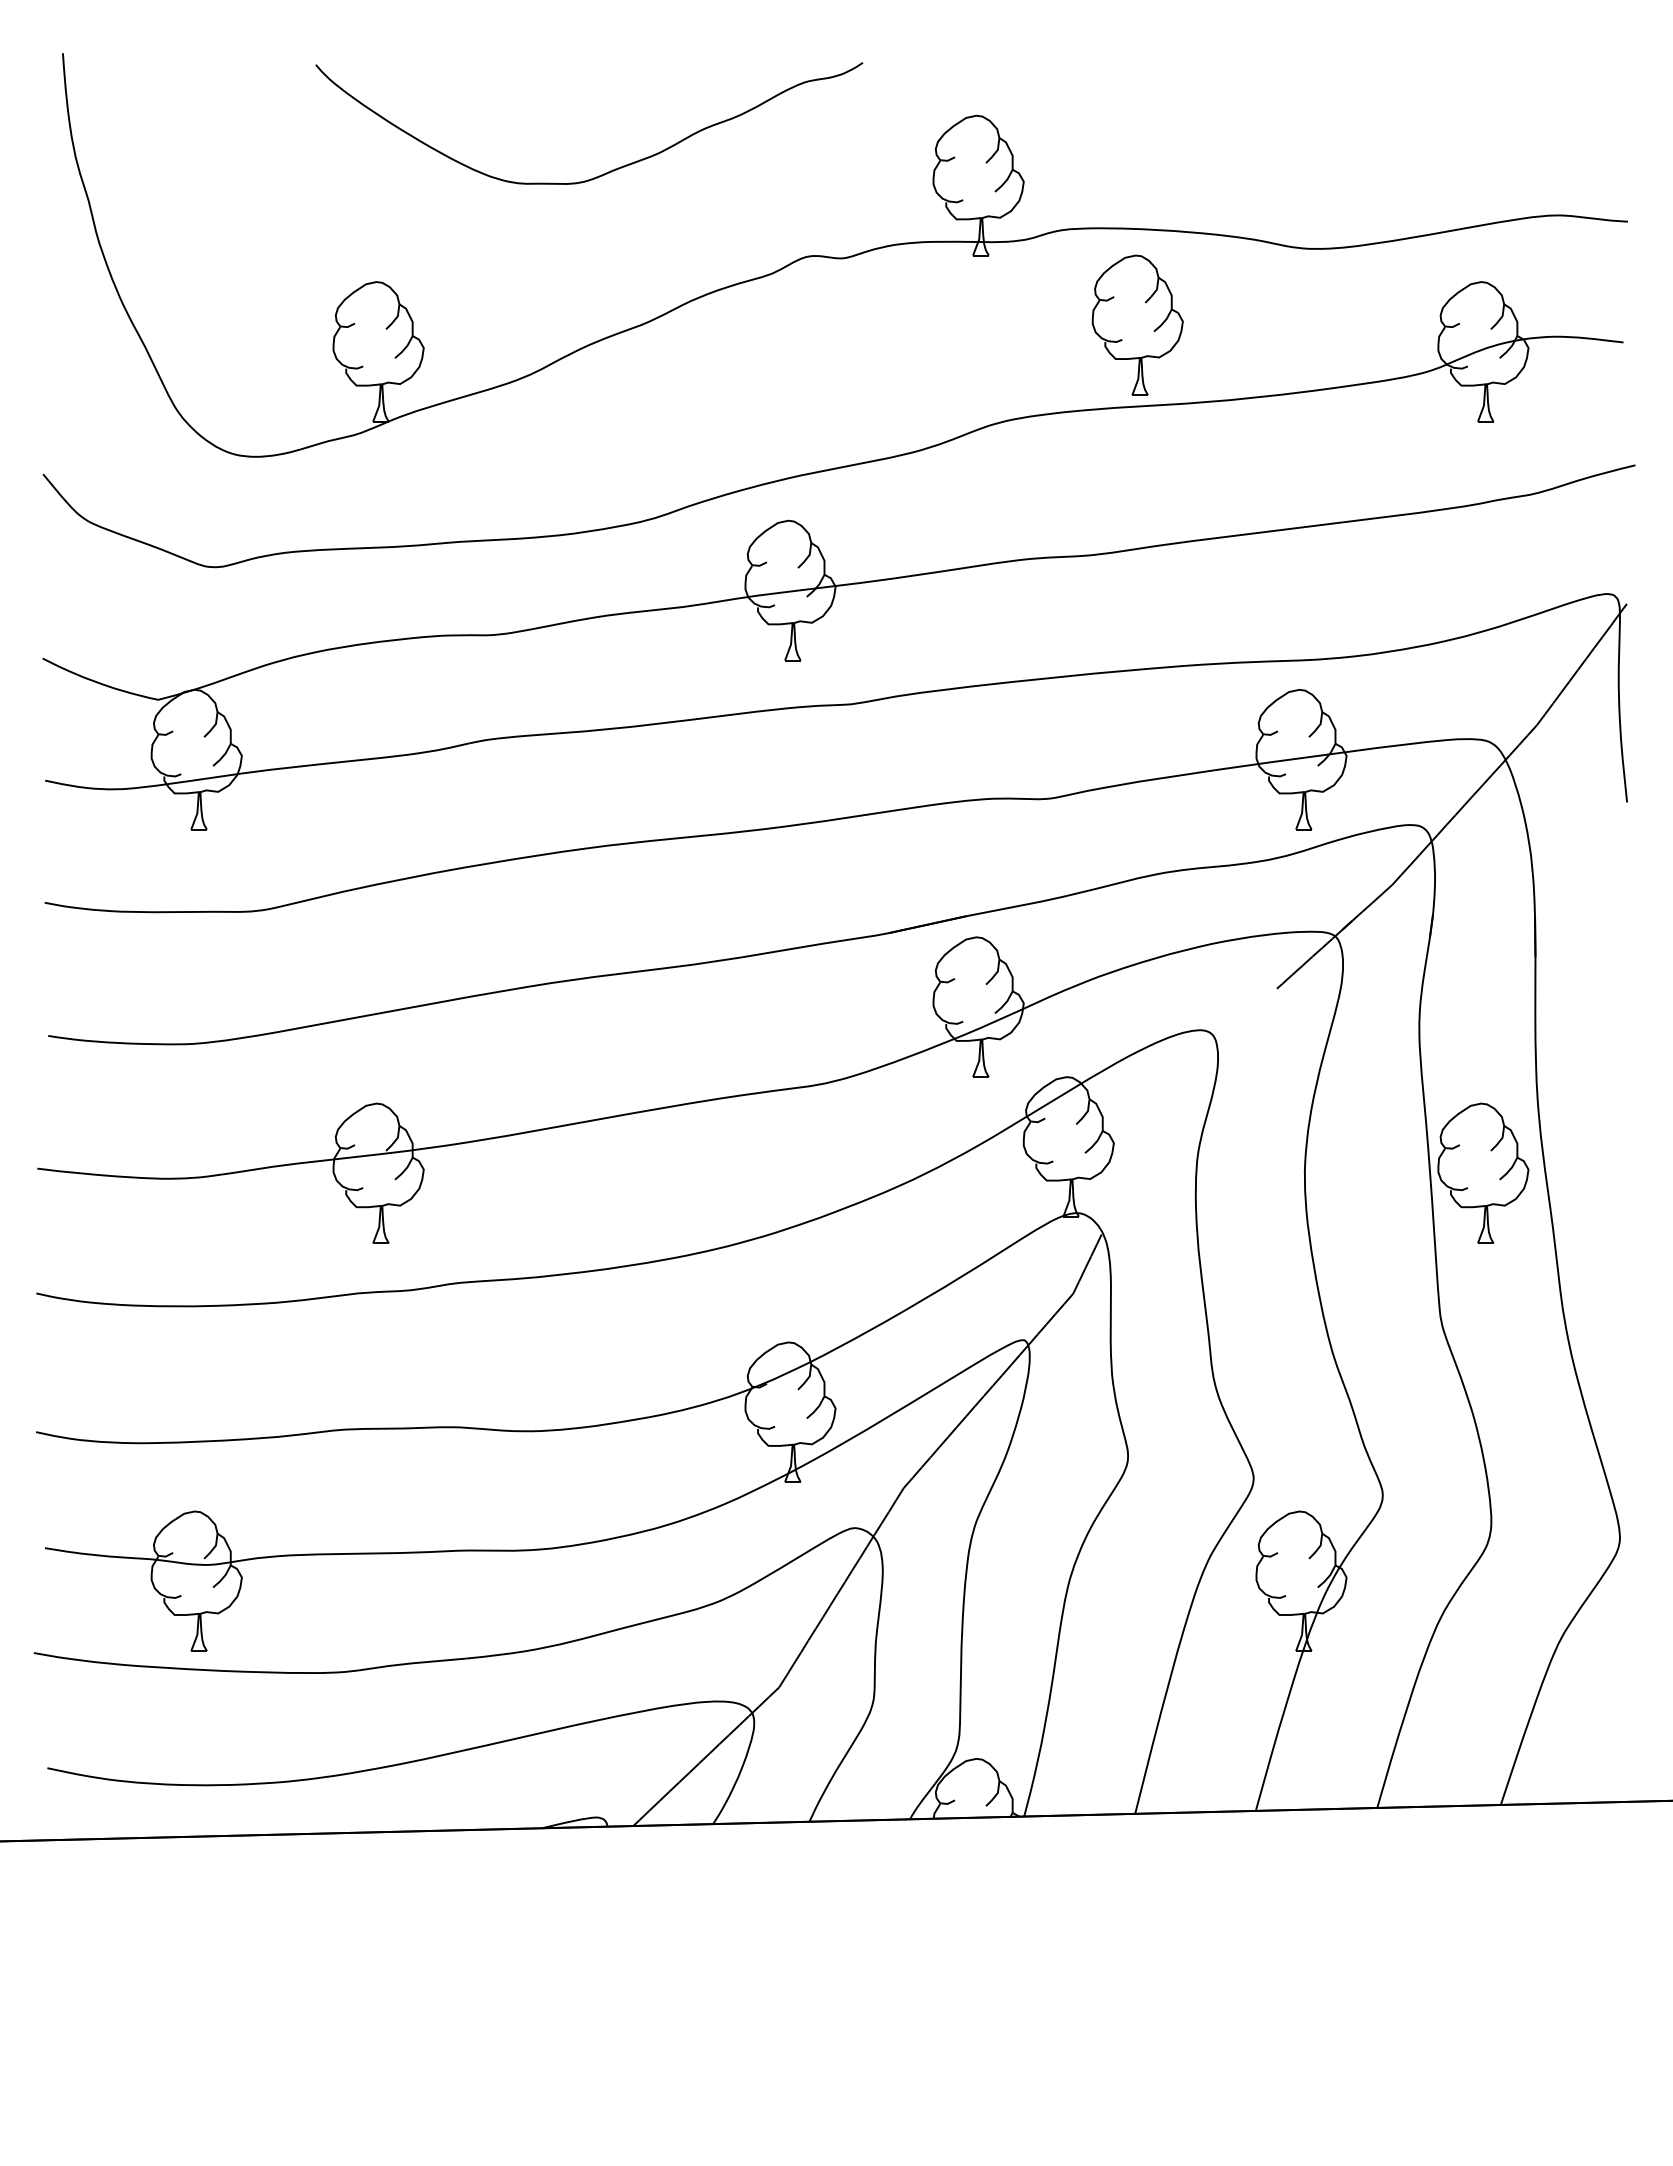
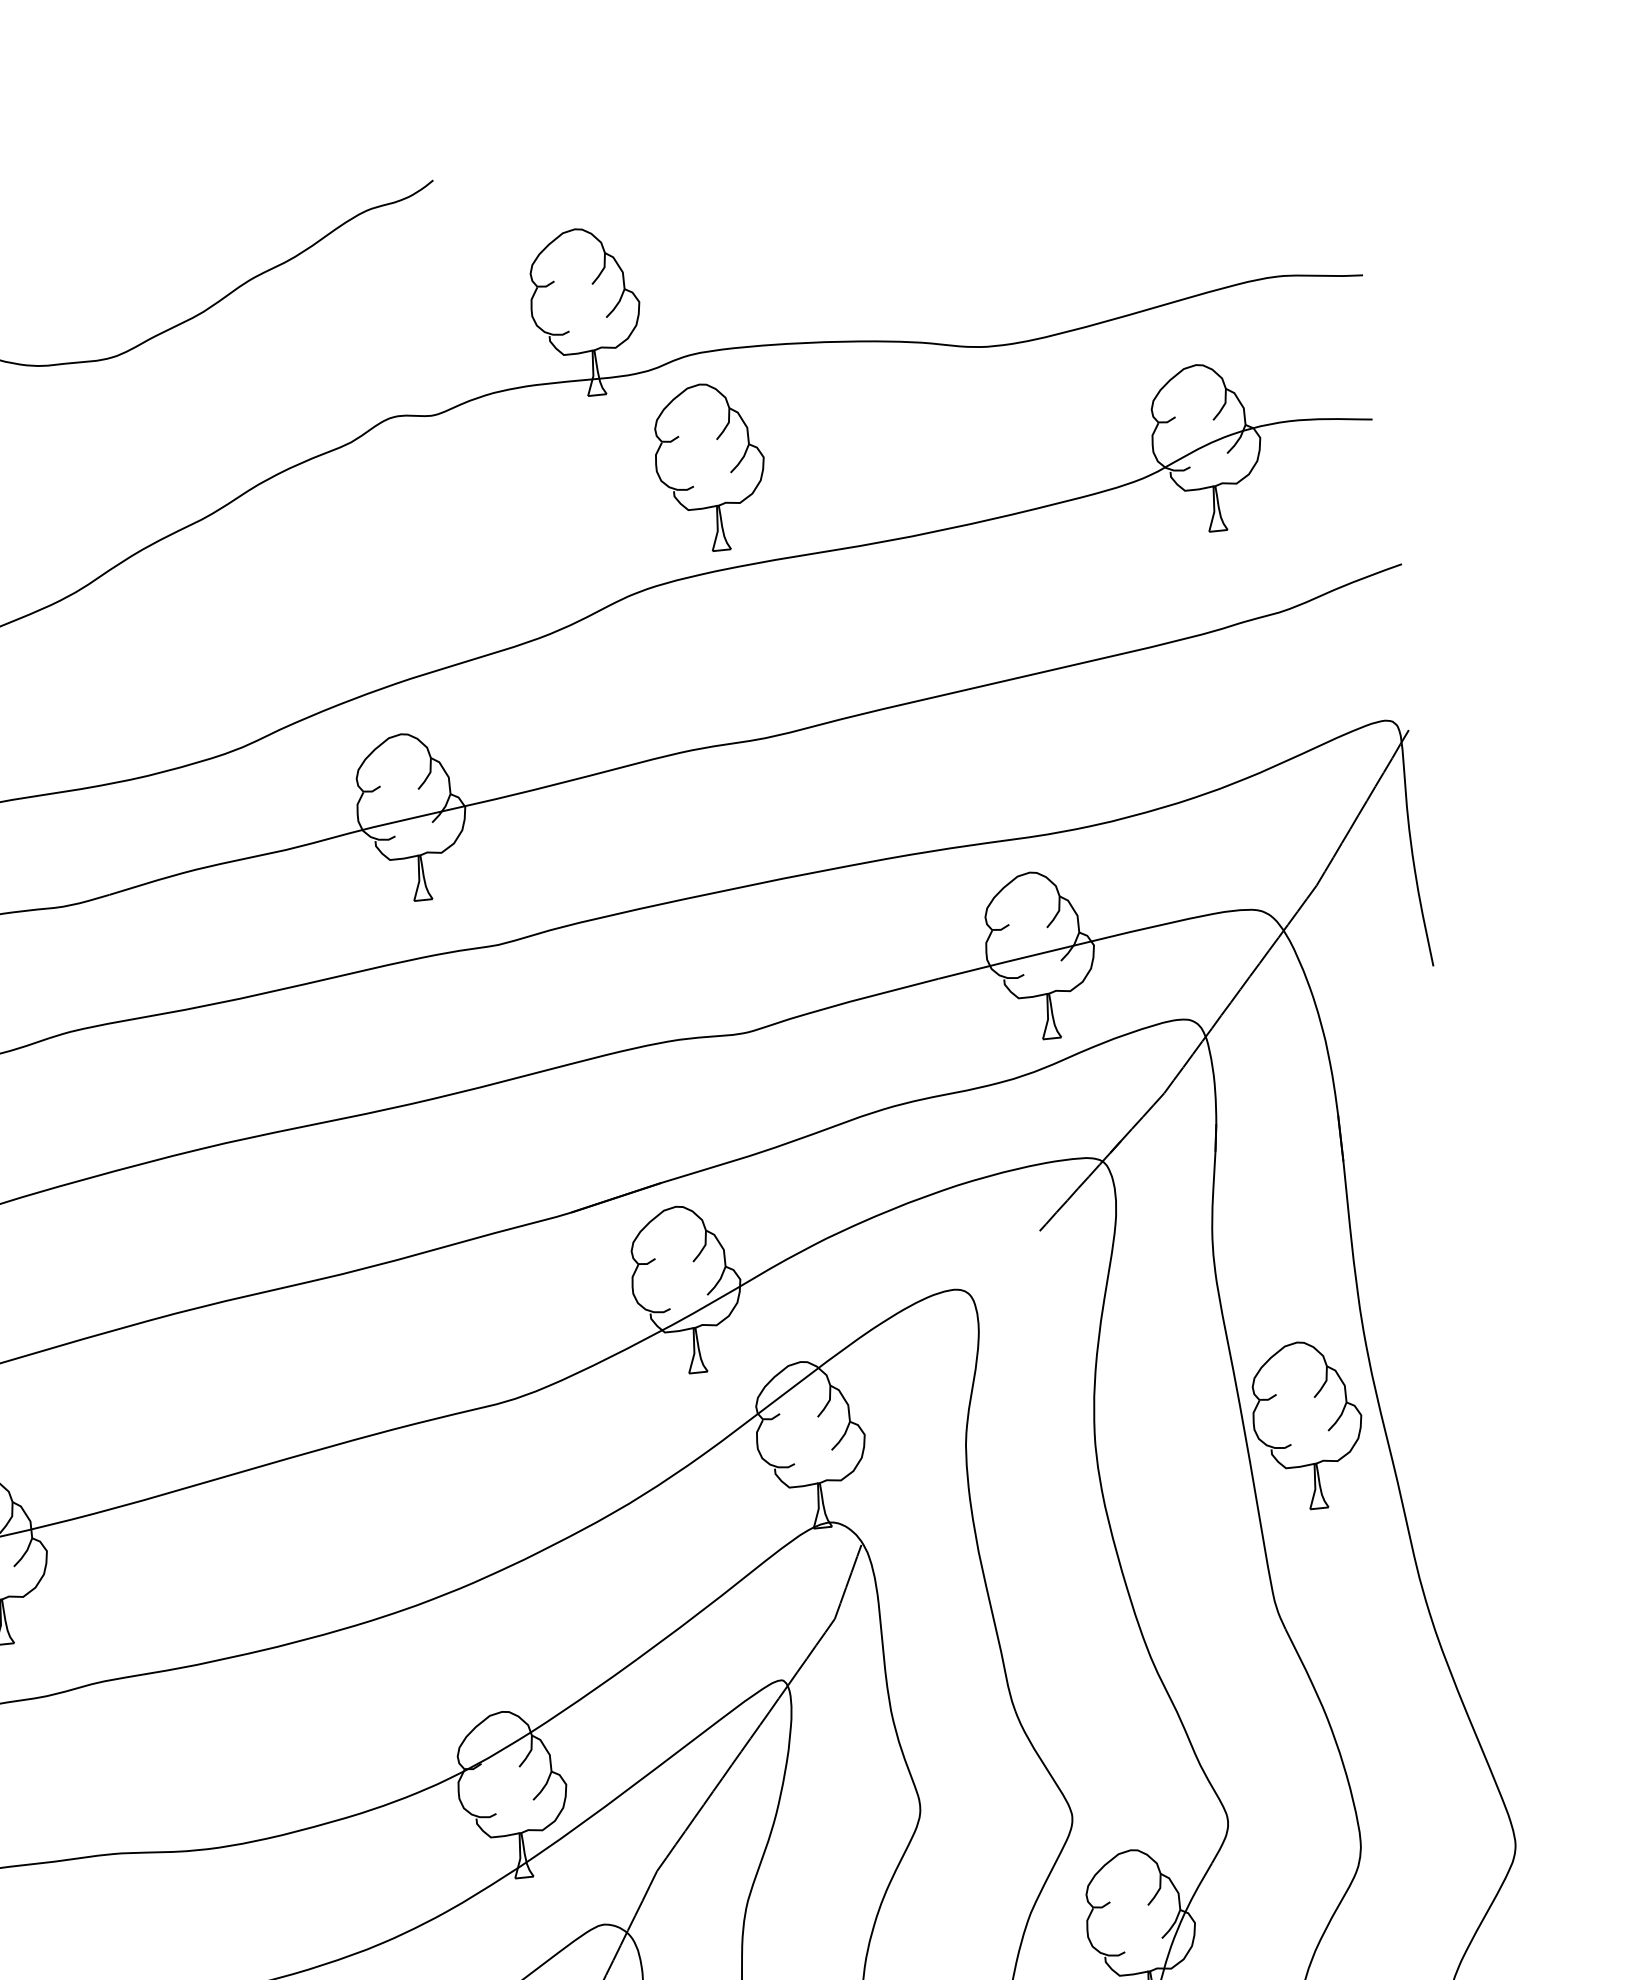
part: (1137, 324) -> (710, 466), moved

